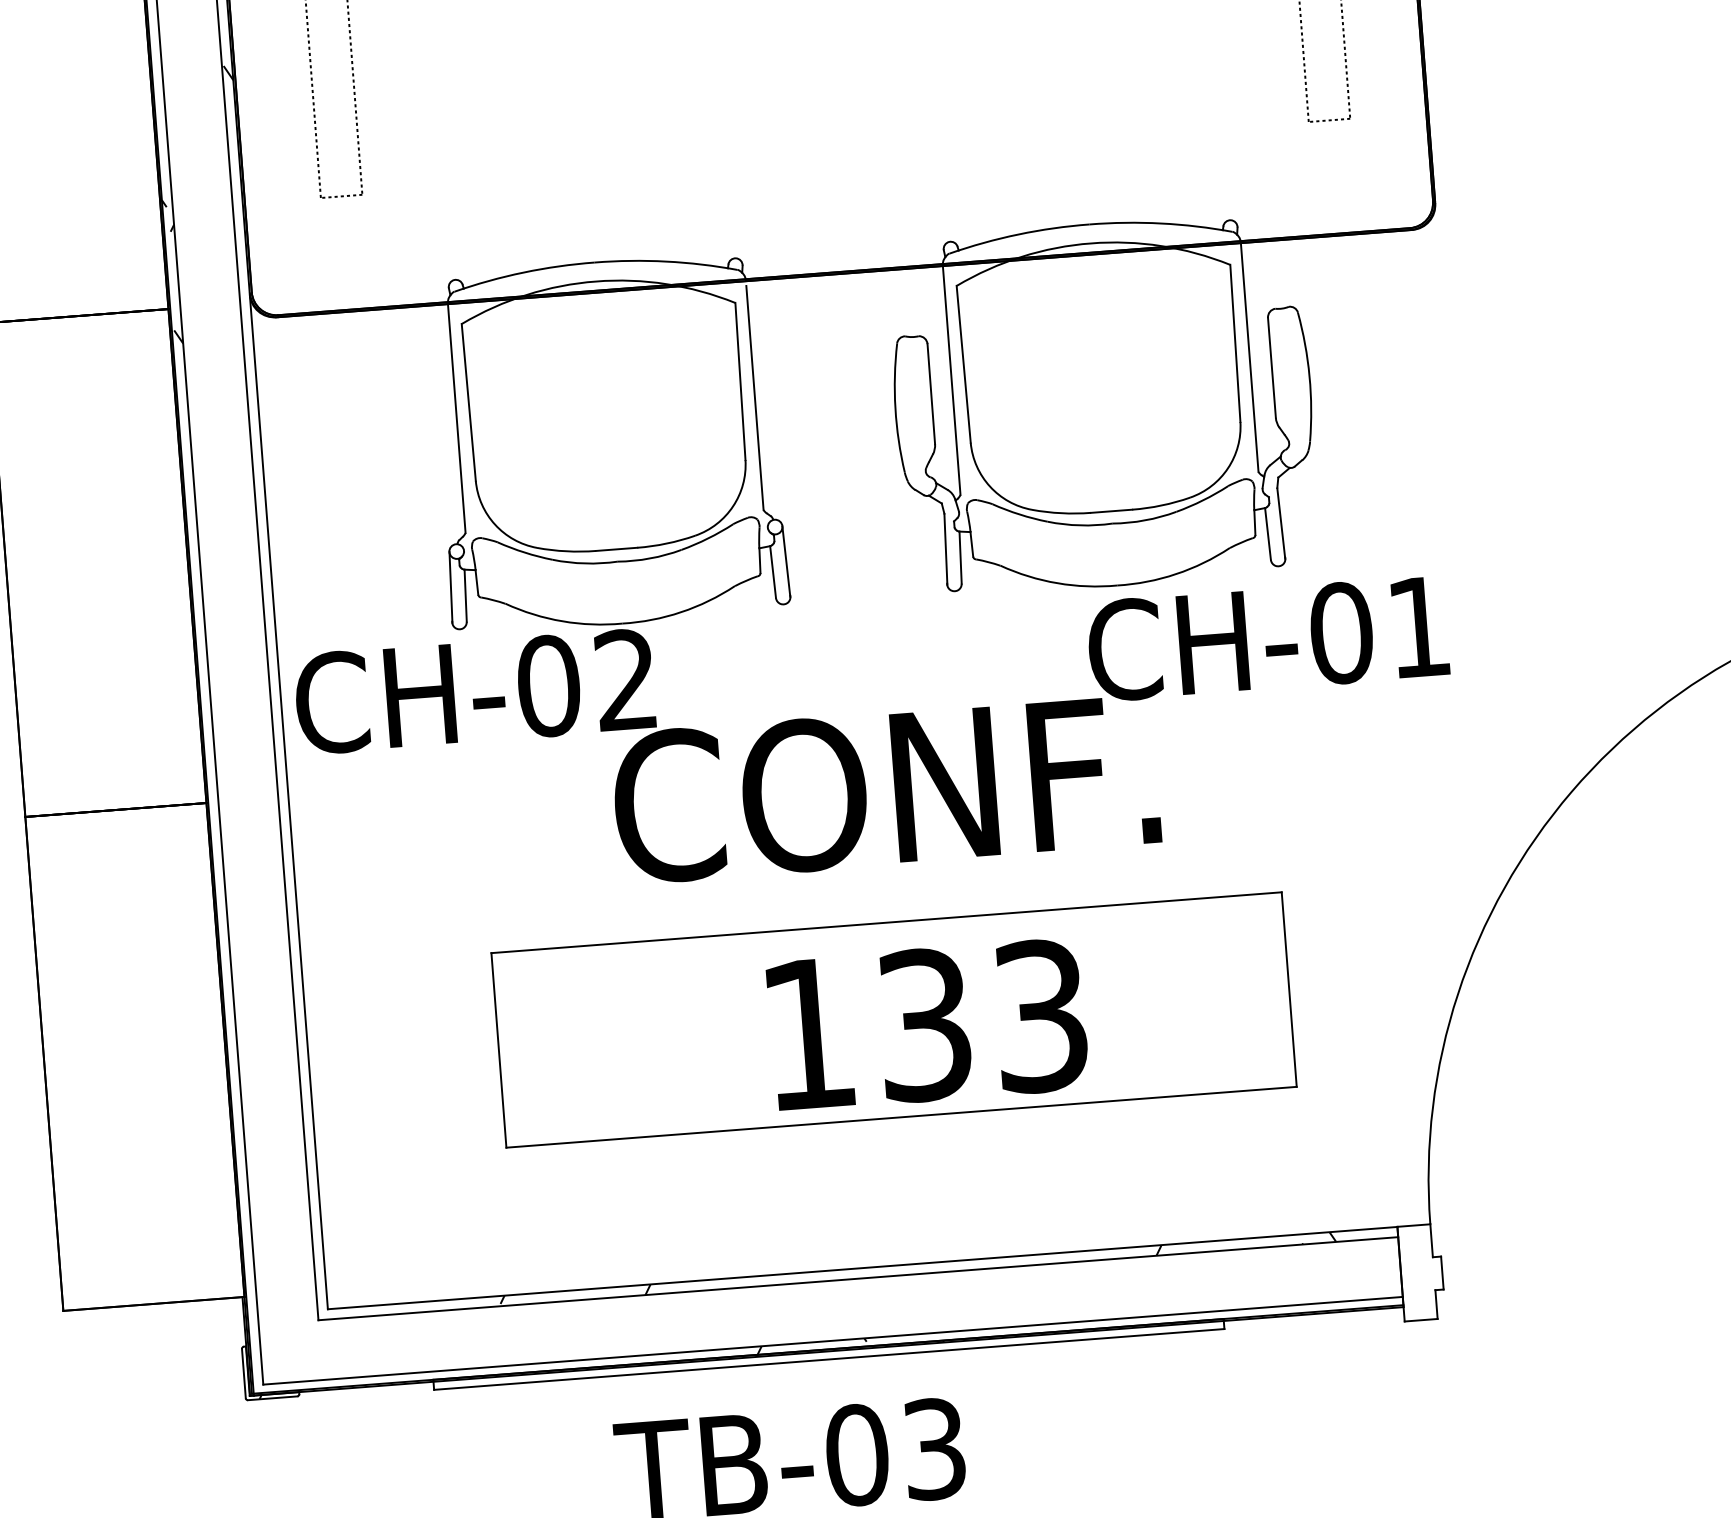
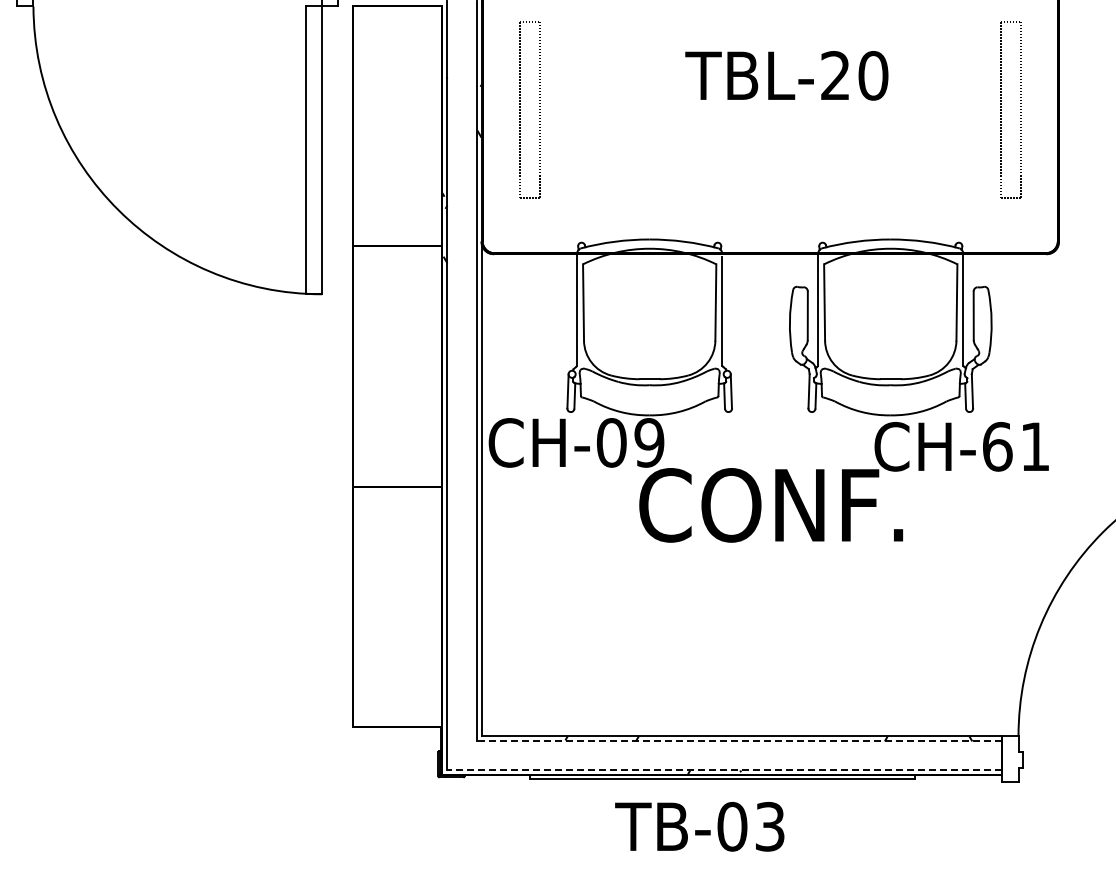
text: (1341, 632) -> (997, 446), CH-01 -> CH-61
text: (626, 679) -> (649, 442), CH-02 -> CH-09
part: (894, 1020) -> (766, 617), removed
line: (858, 1278) -> (739, 741), solid -> dashed
line: (832, 1340) -> (724, 770), solid -> dashed

